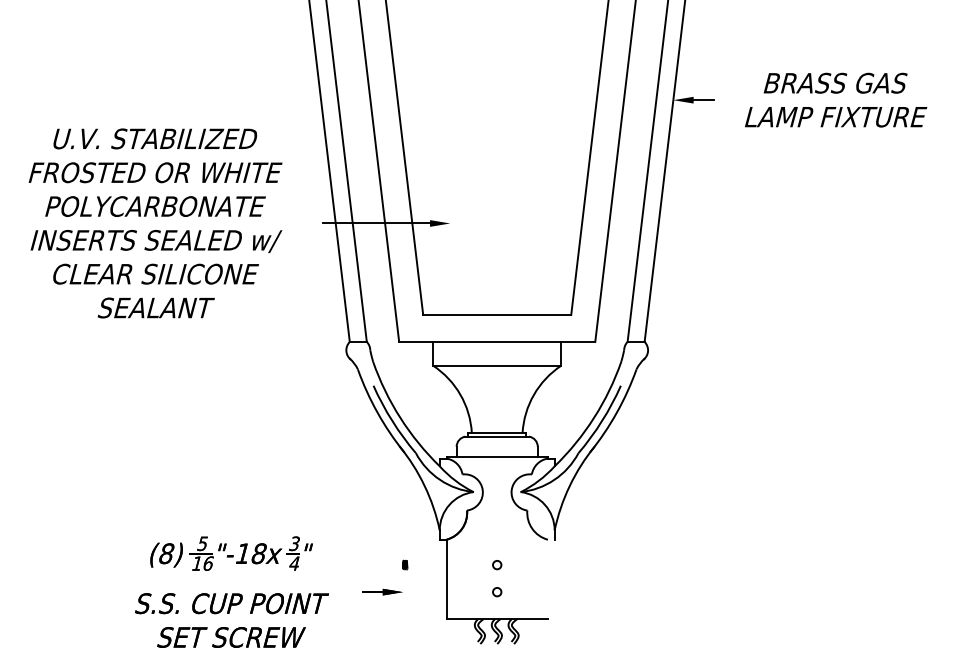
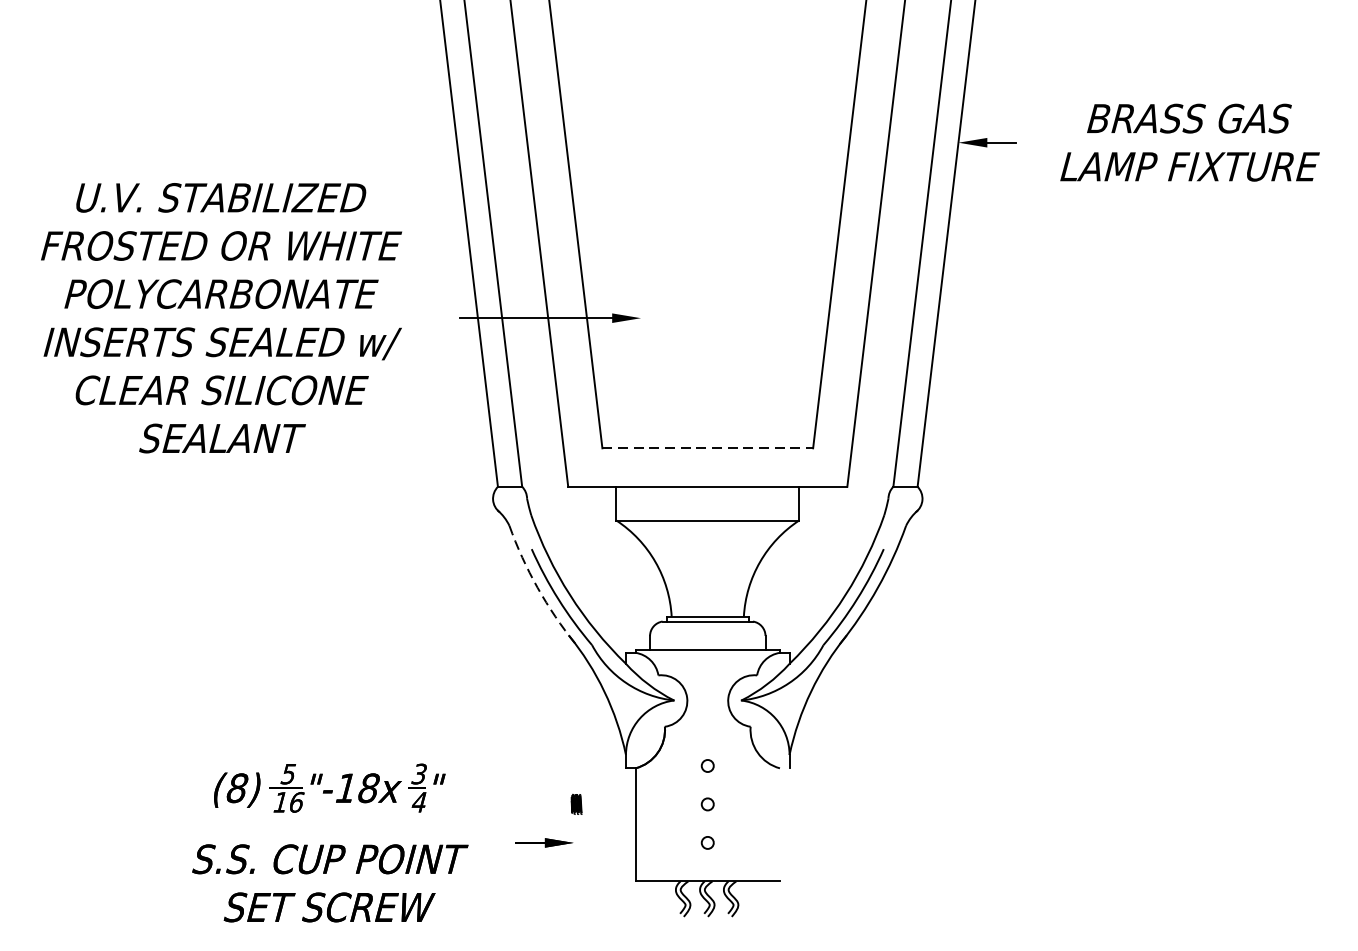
line: (497, 314) -> (708, 447), solid -> dashed
arc: (377, 412) -> (537, 587), solid -> dashed
circle: (497, 538) -> (708, 766), added
part: (405, 564) -> (577, 803), size x1.6

